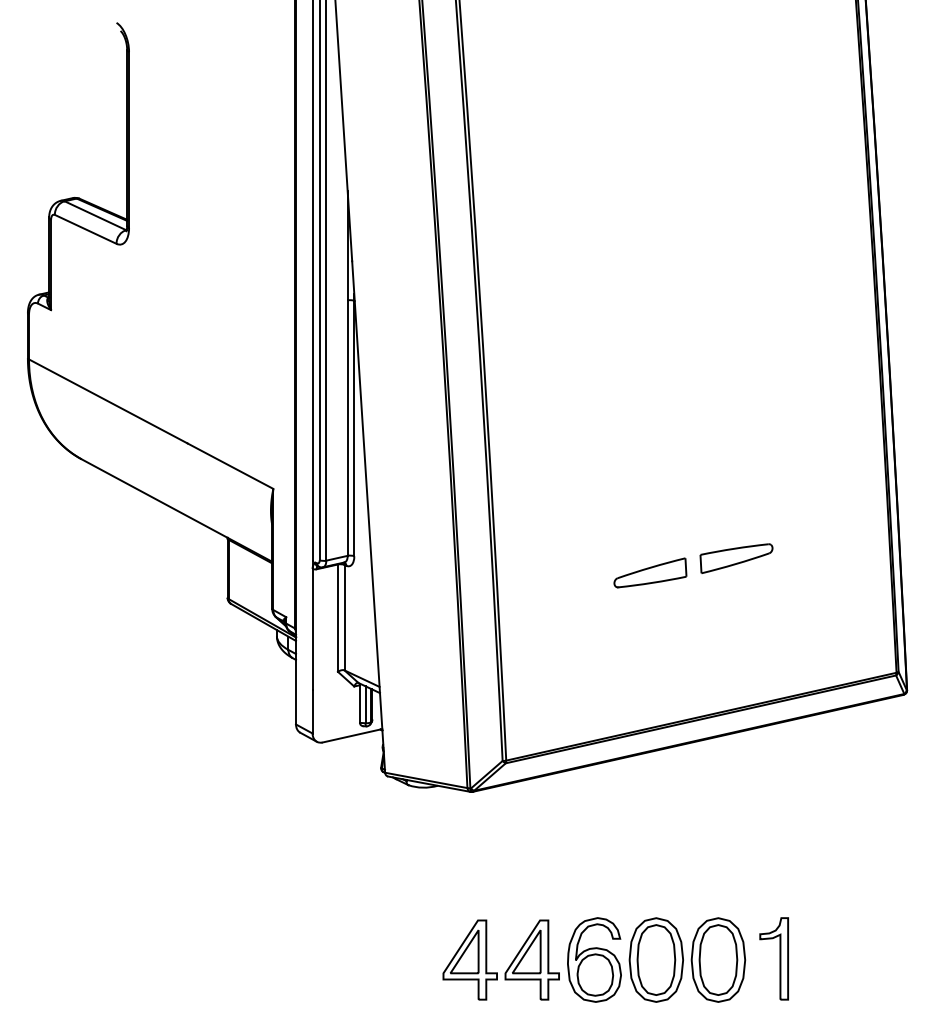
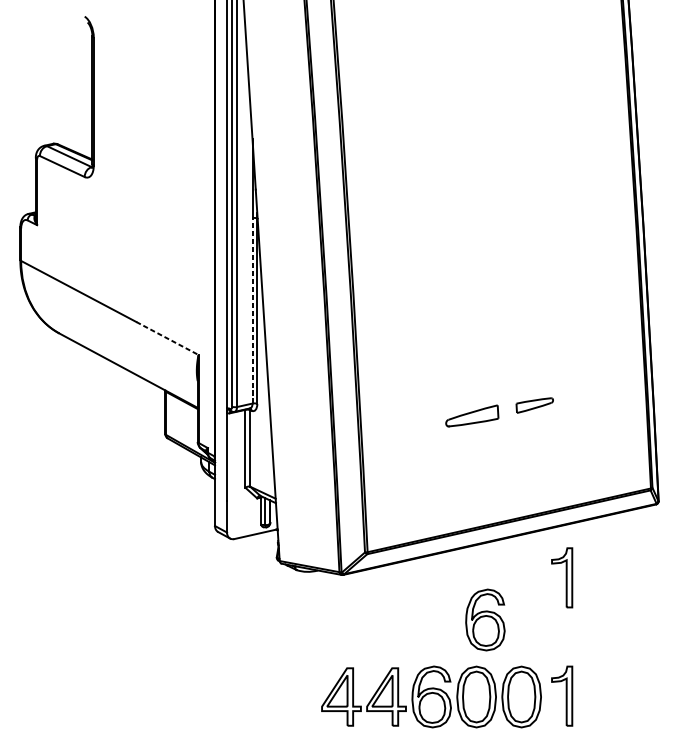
line: (347, 428) -> (252, 311), solid -> dashed
line: (230, 466) -> (167, 338), solid -> dashed
part: (736, 558) -> (534, 405), size x0.7
part: (773, 795) -> (561, 577), added
part: (668, 853) -> (485, 619), added

